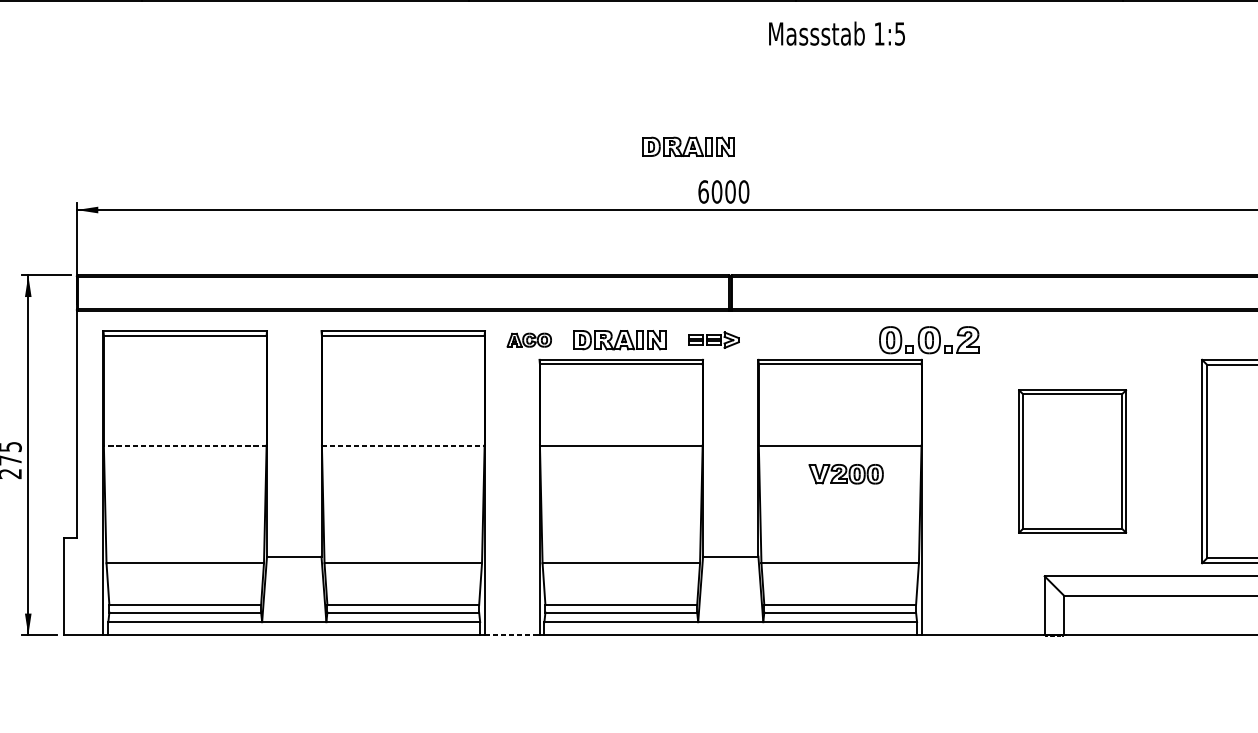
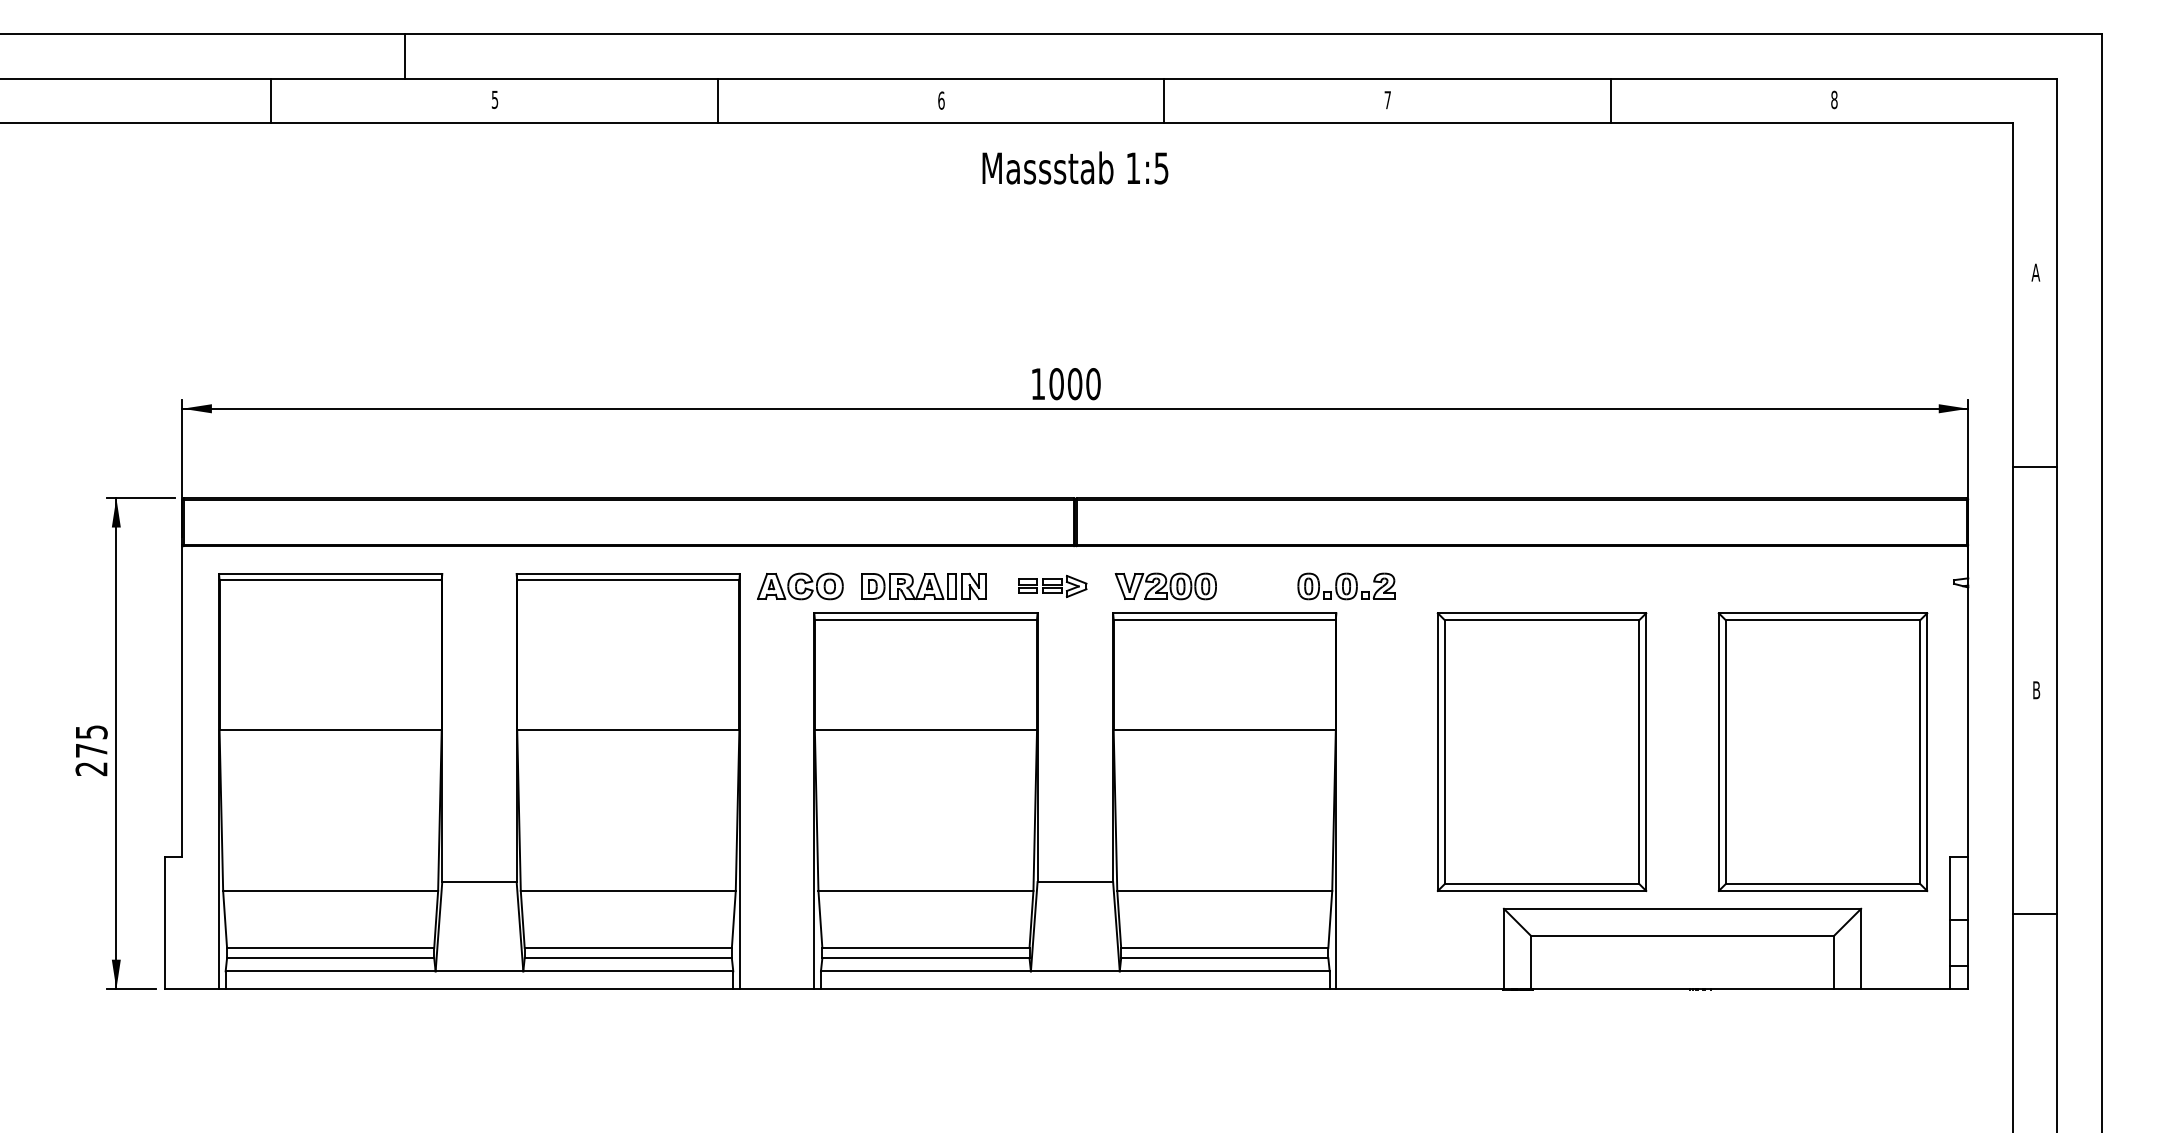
text: (837, 33) -> (1075, 167), moved
part: (688, 146) -> (1017, 321), removed
text: (703, 192) -> (1038, 384), 6000 -> 1000
part: (529, 340) -> (800, 586), size x1.43
part: (929, 340) -> (1346, 586), size x0.71
line: (185, 445) -> (330, 730), dashed -> solid
line: (403, 445) -> (628, 730), dashed -> solid
part: (1072, 461) -> (1541, 751), size x1.43
part: (845, 474) -> (1165, 586), moved
line: (512, 635) -> (777, 989), dashed -> solid

